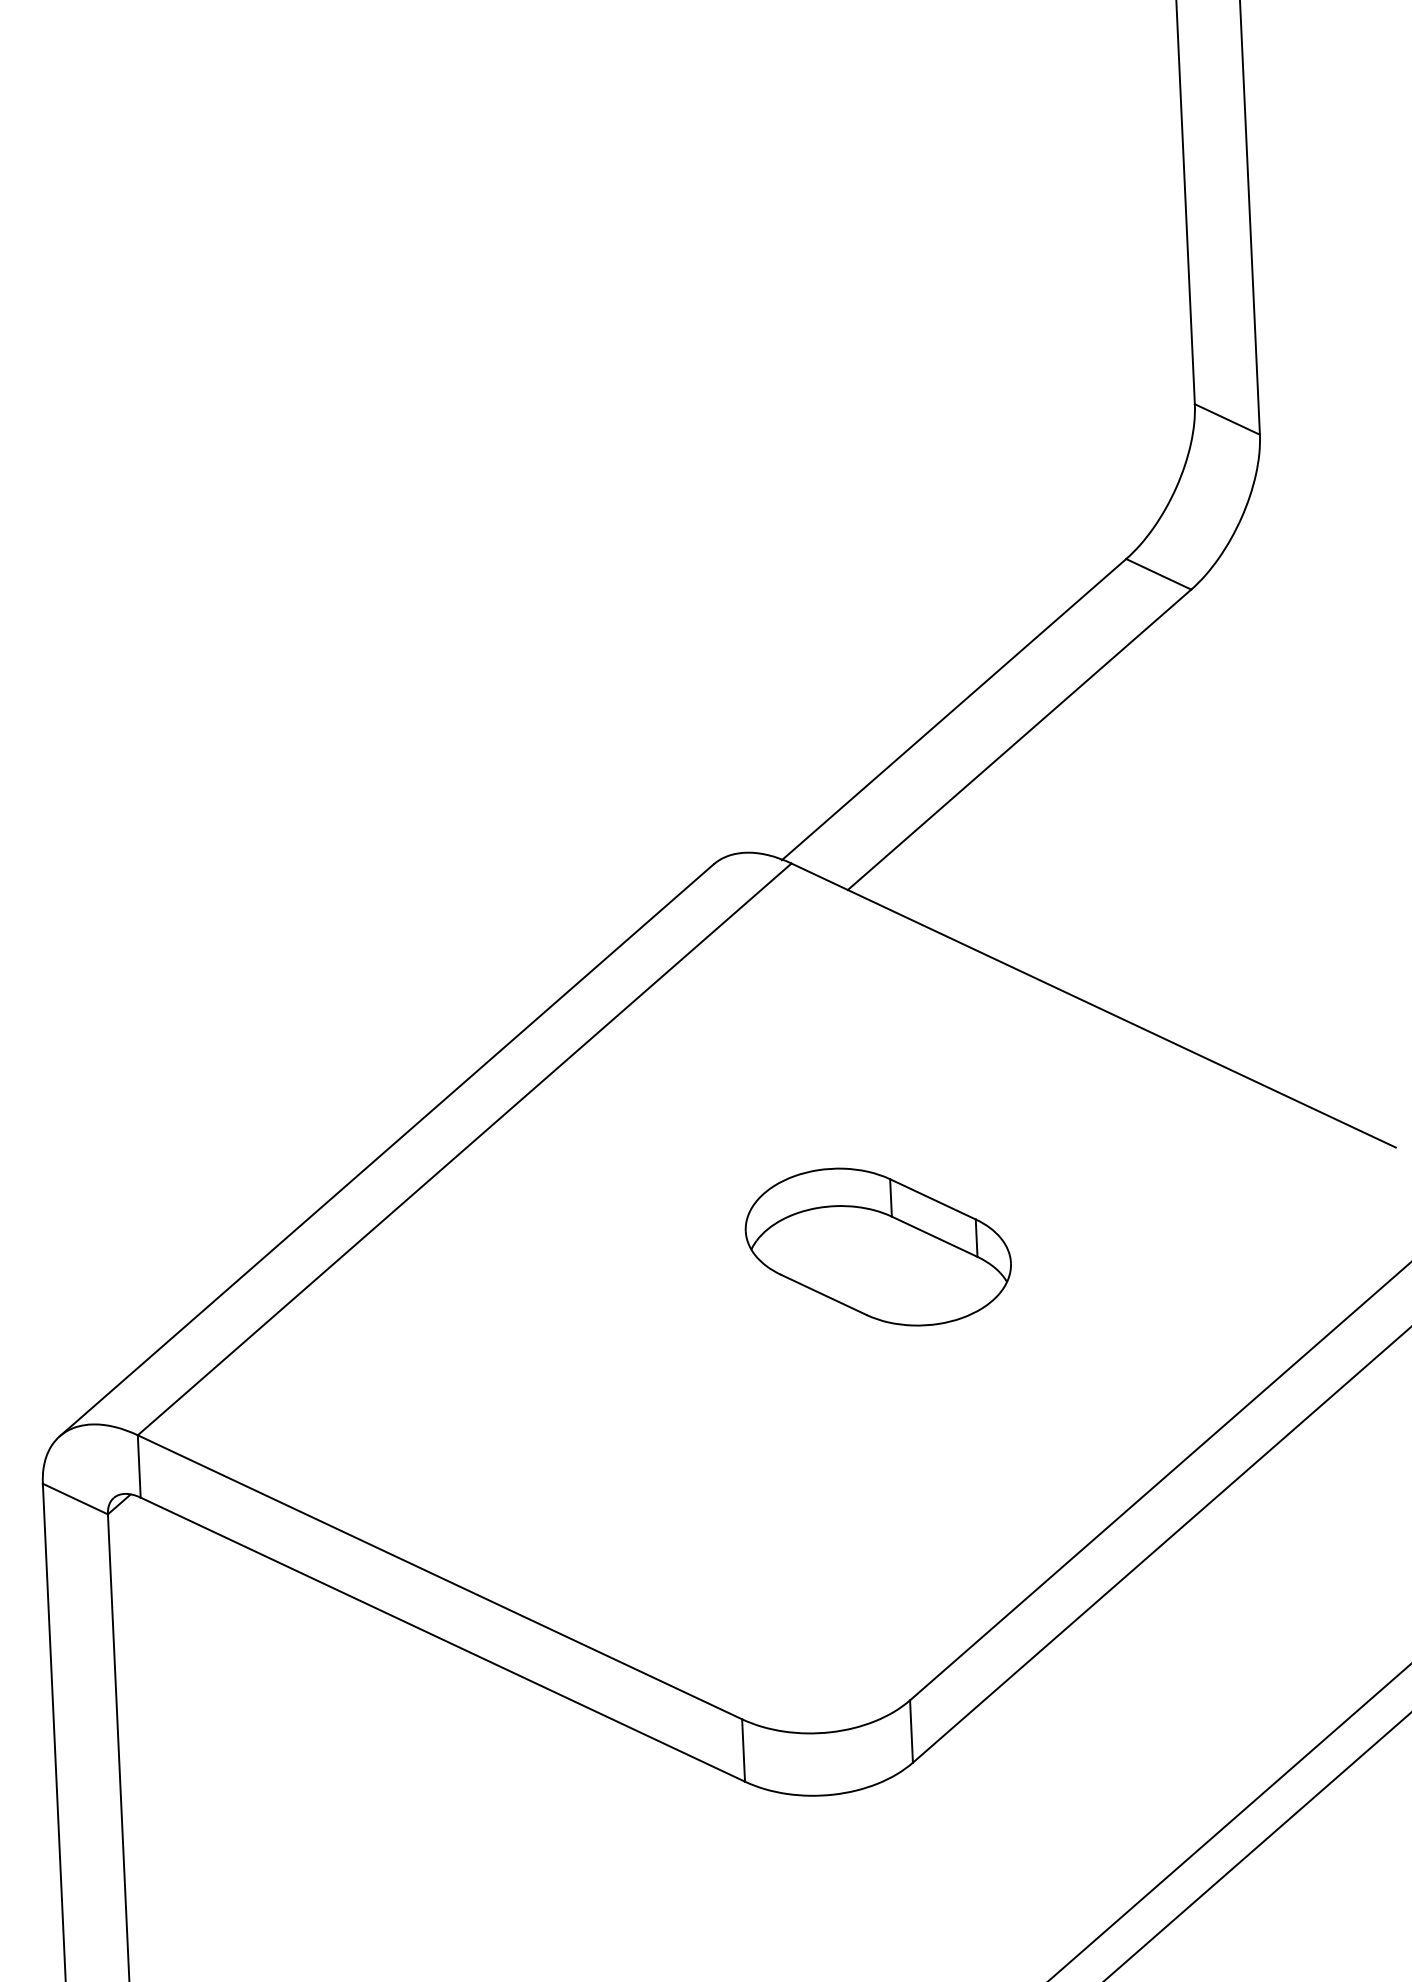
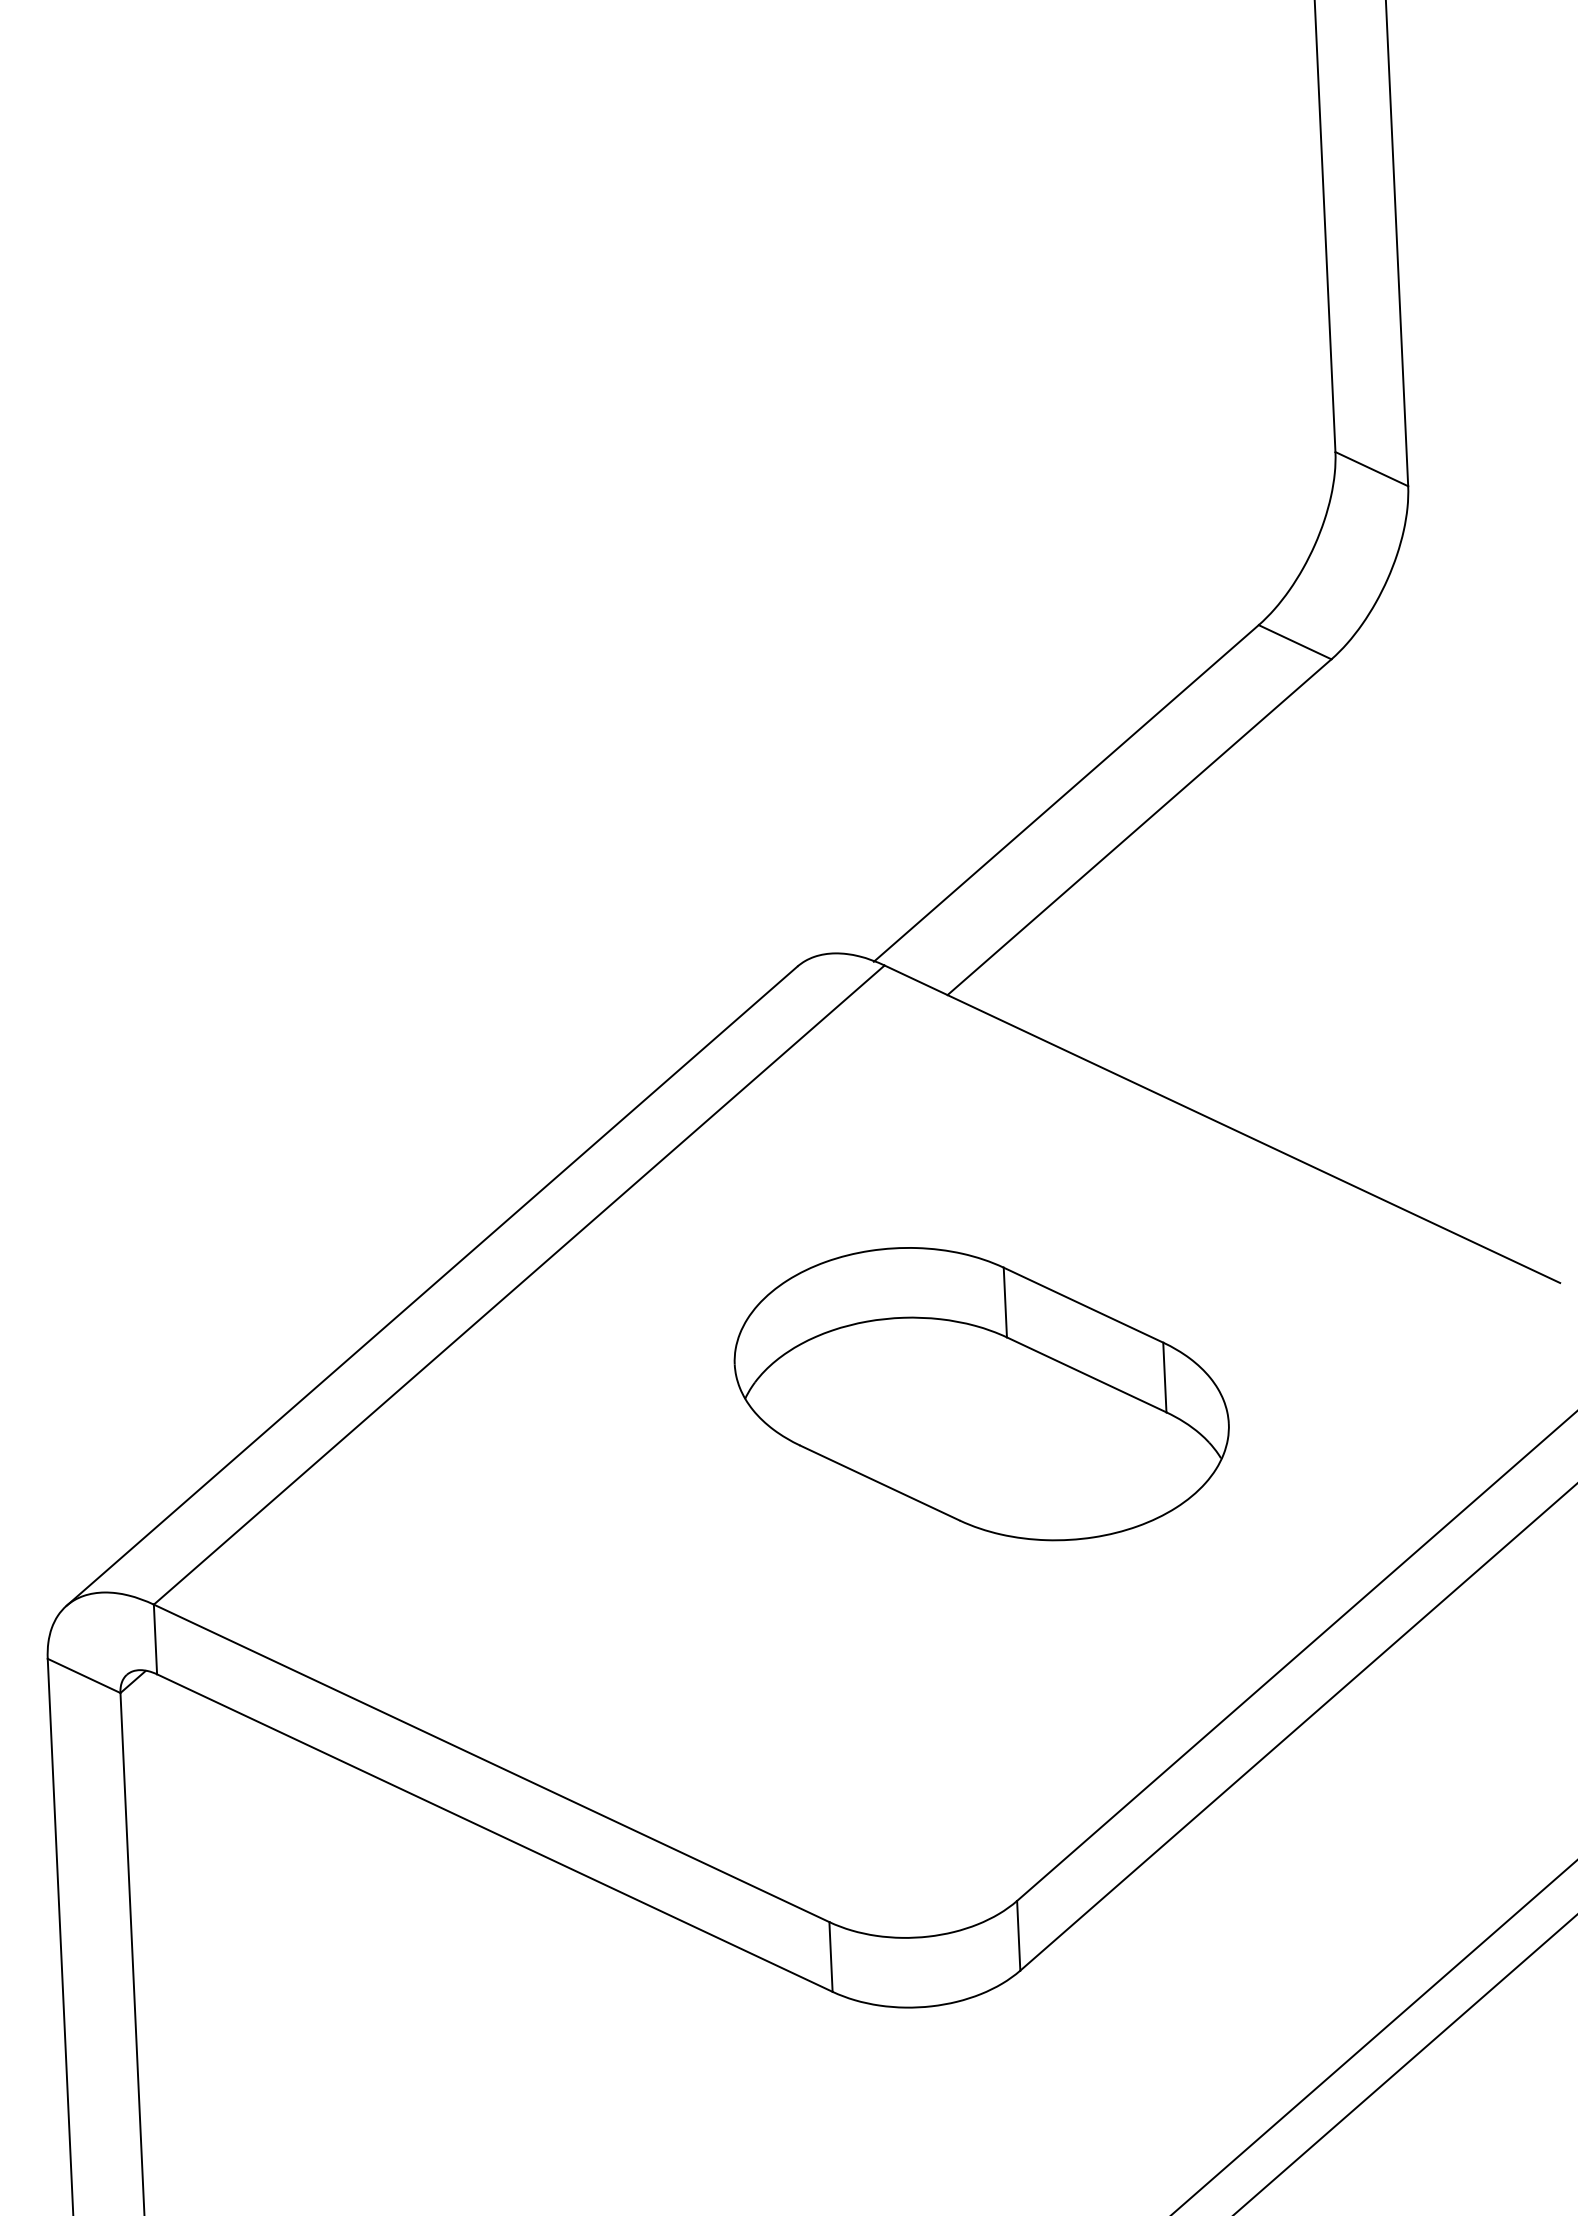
part: (878, 1247) -> (981, 1394), size x1.67

